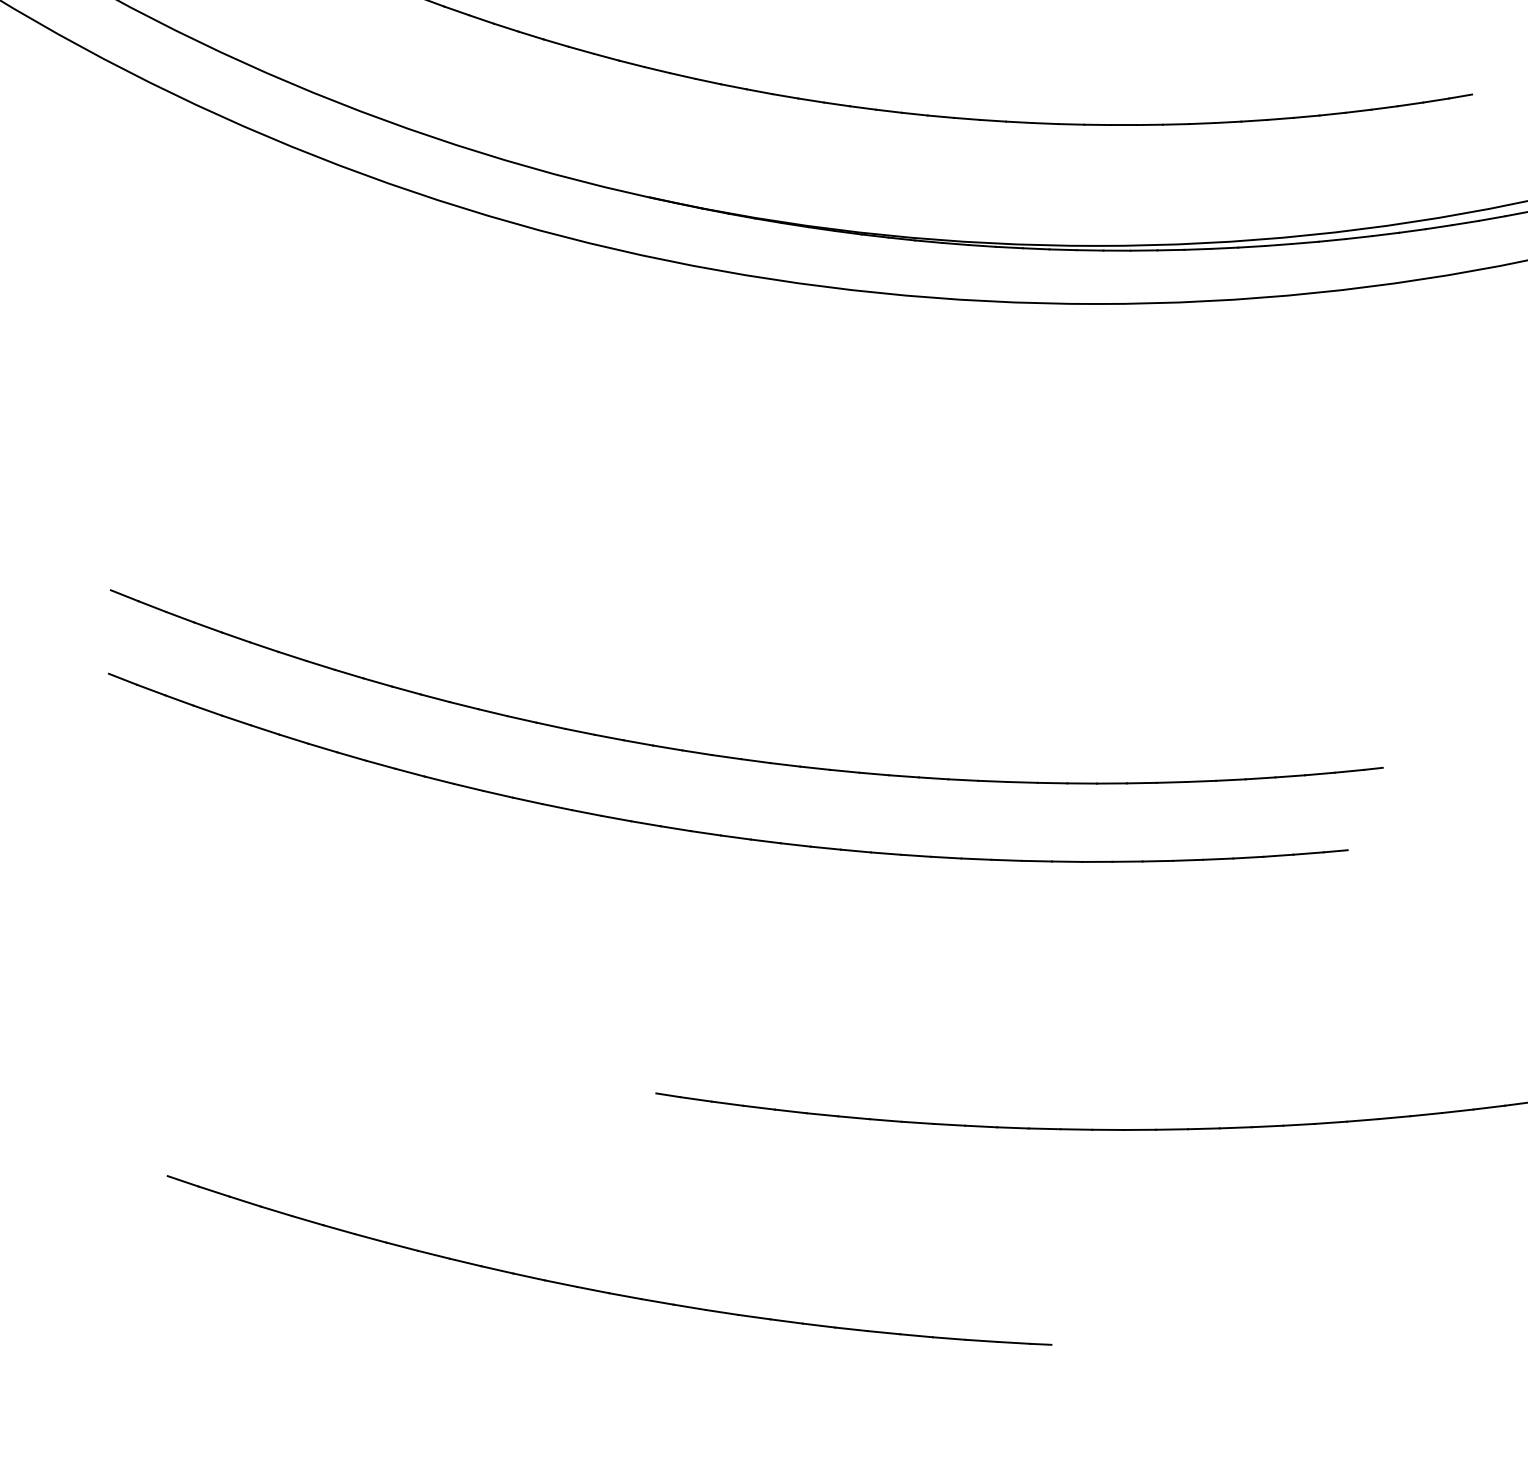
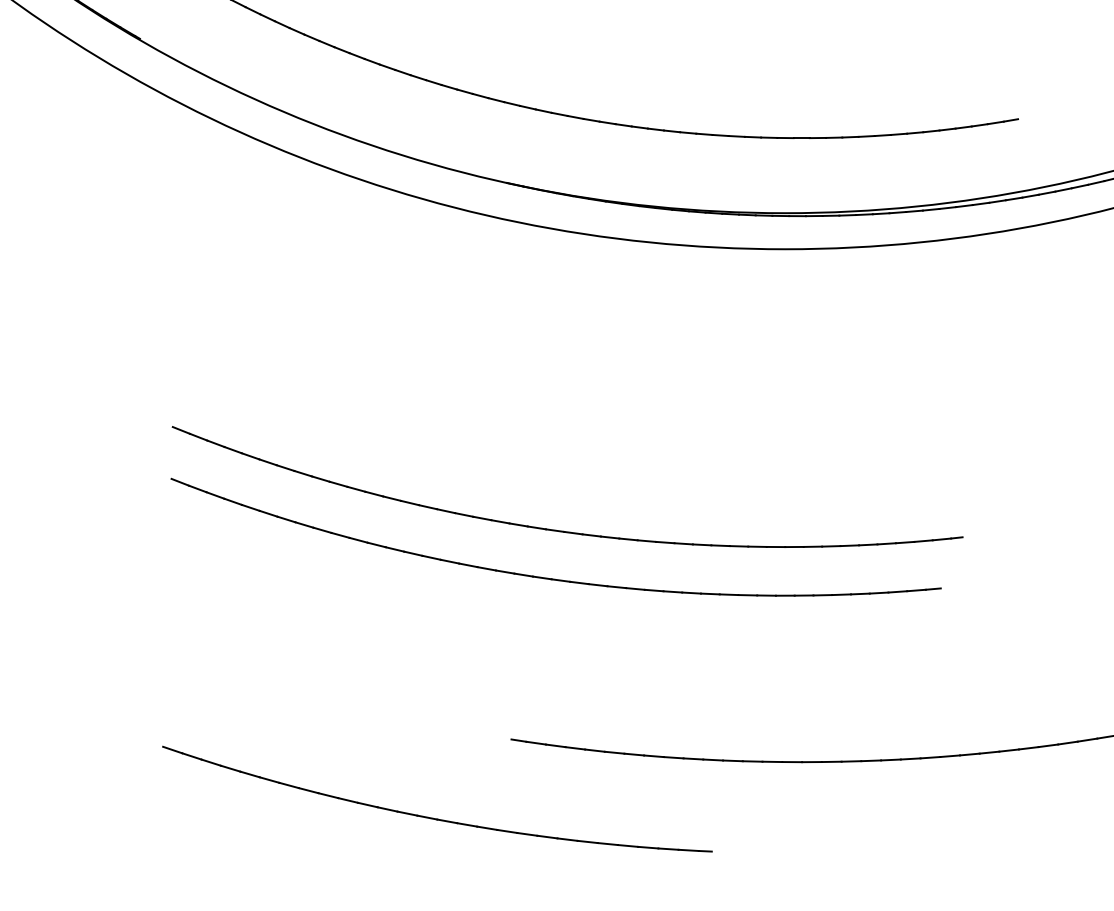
part: (603, 1289) -> (433, 817), moved

